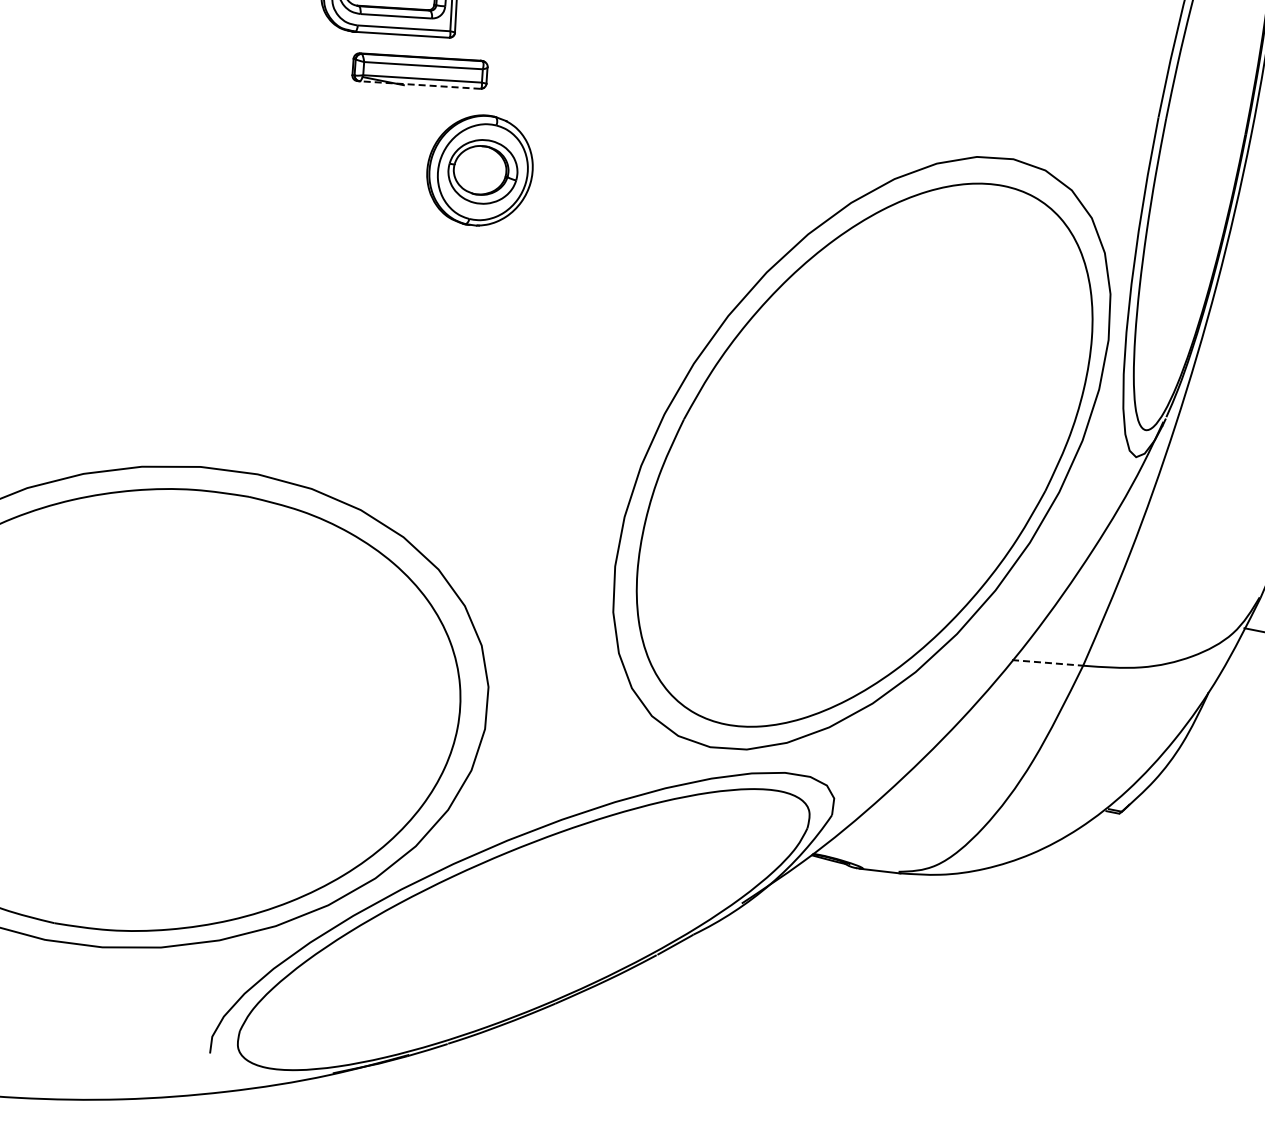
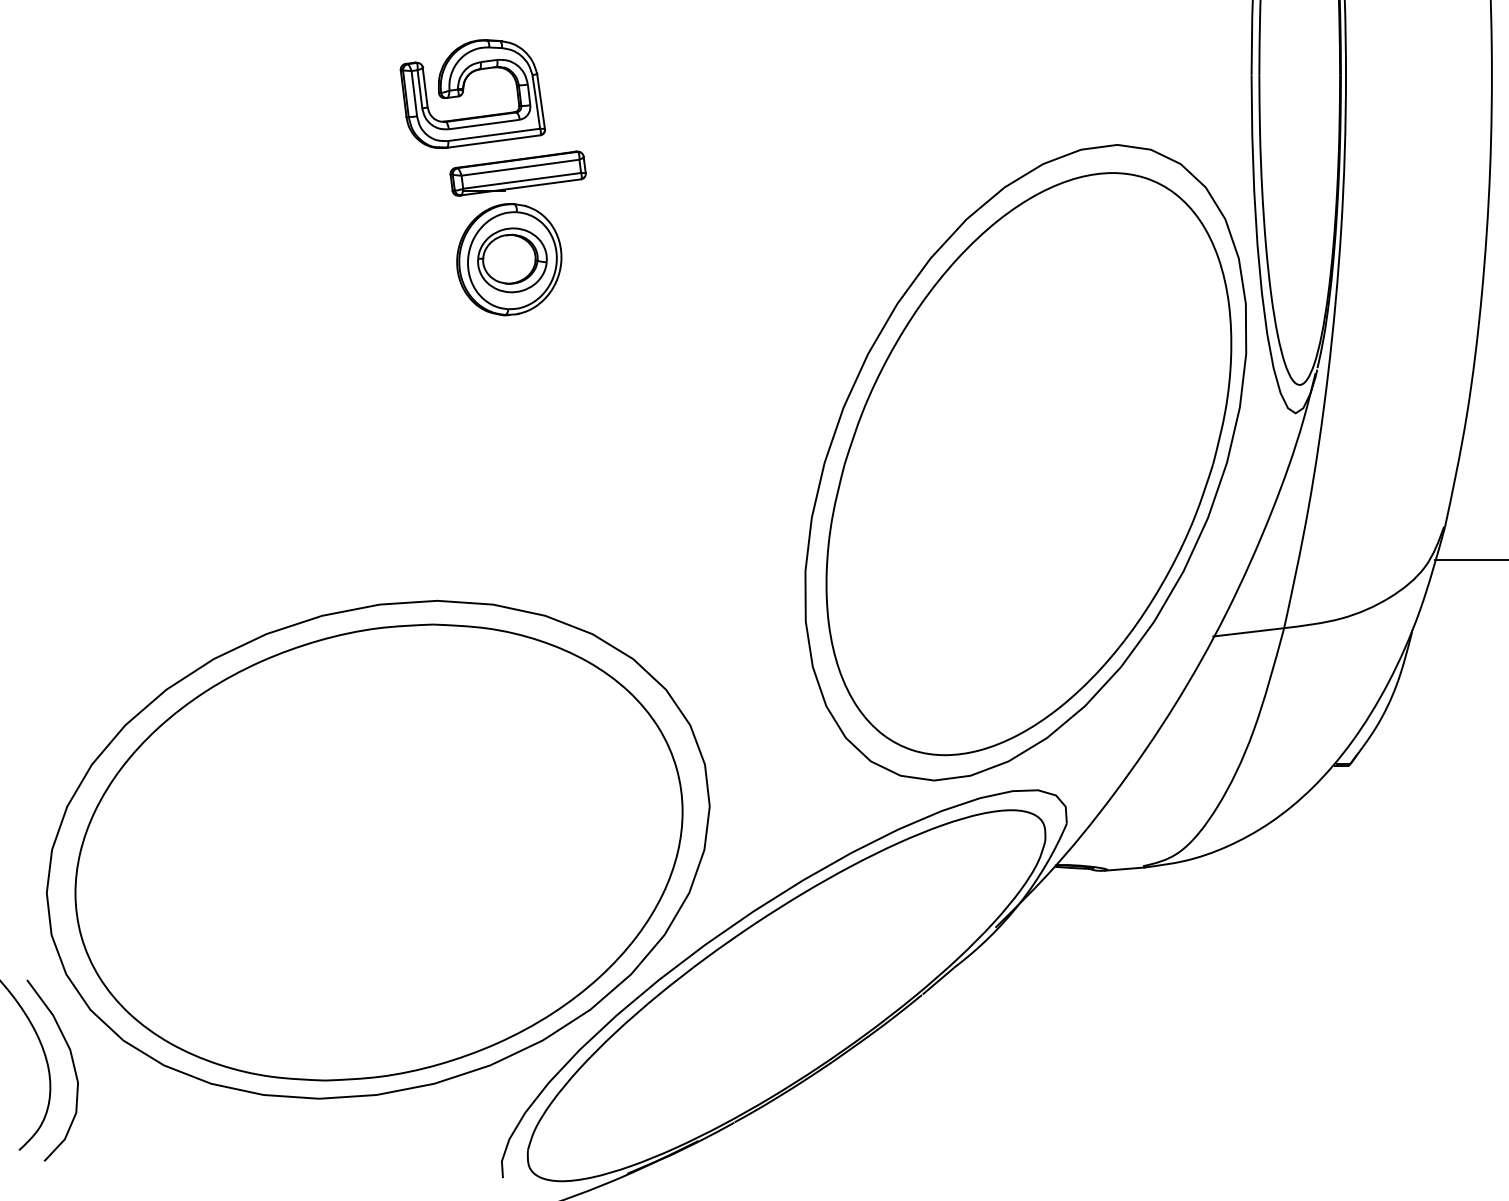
line: (419, 85) -> (520, 187), dashed -> solid
part: (480, 170) -> (509, 259), moved
line: (1047, 663) -> (1248, 632), dashed -> solid

